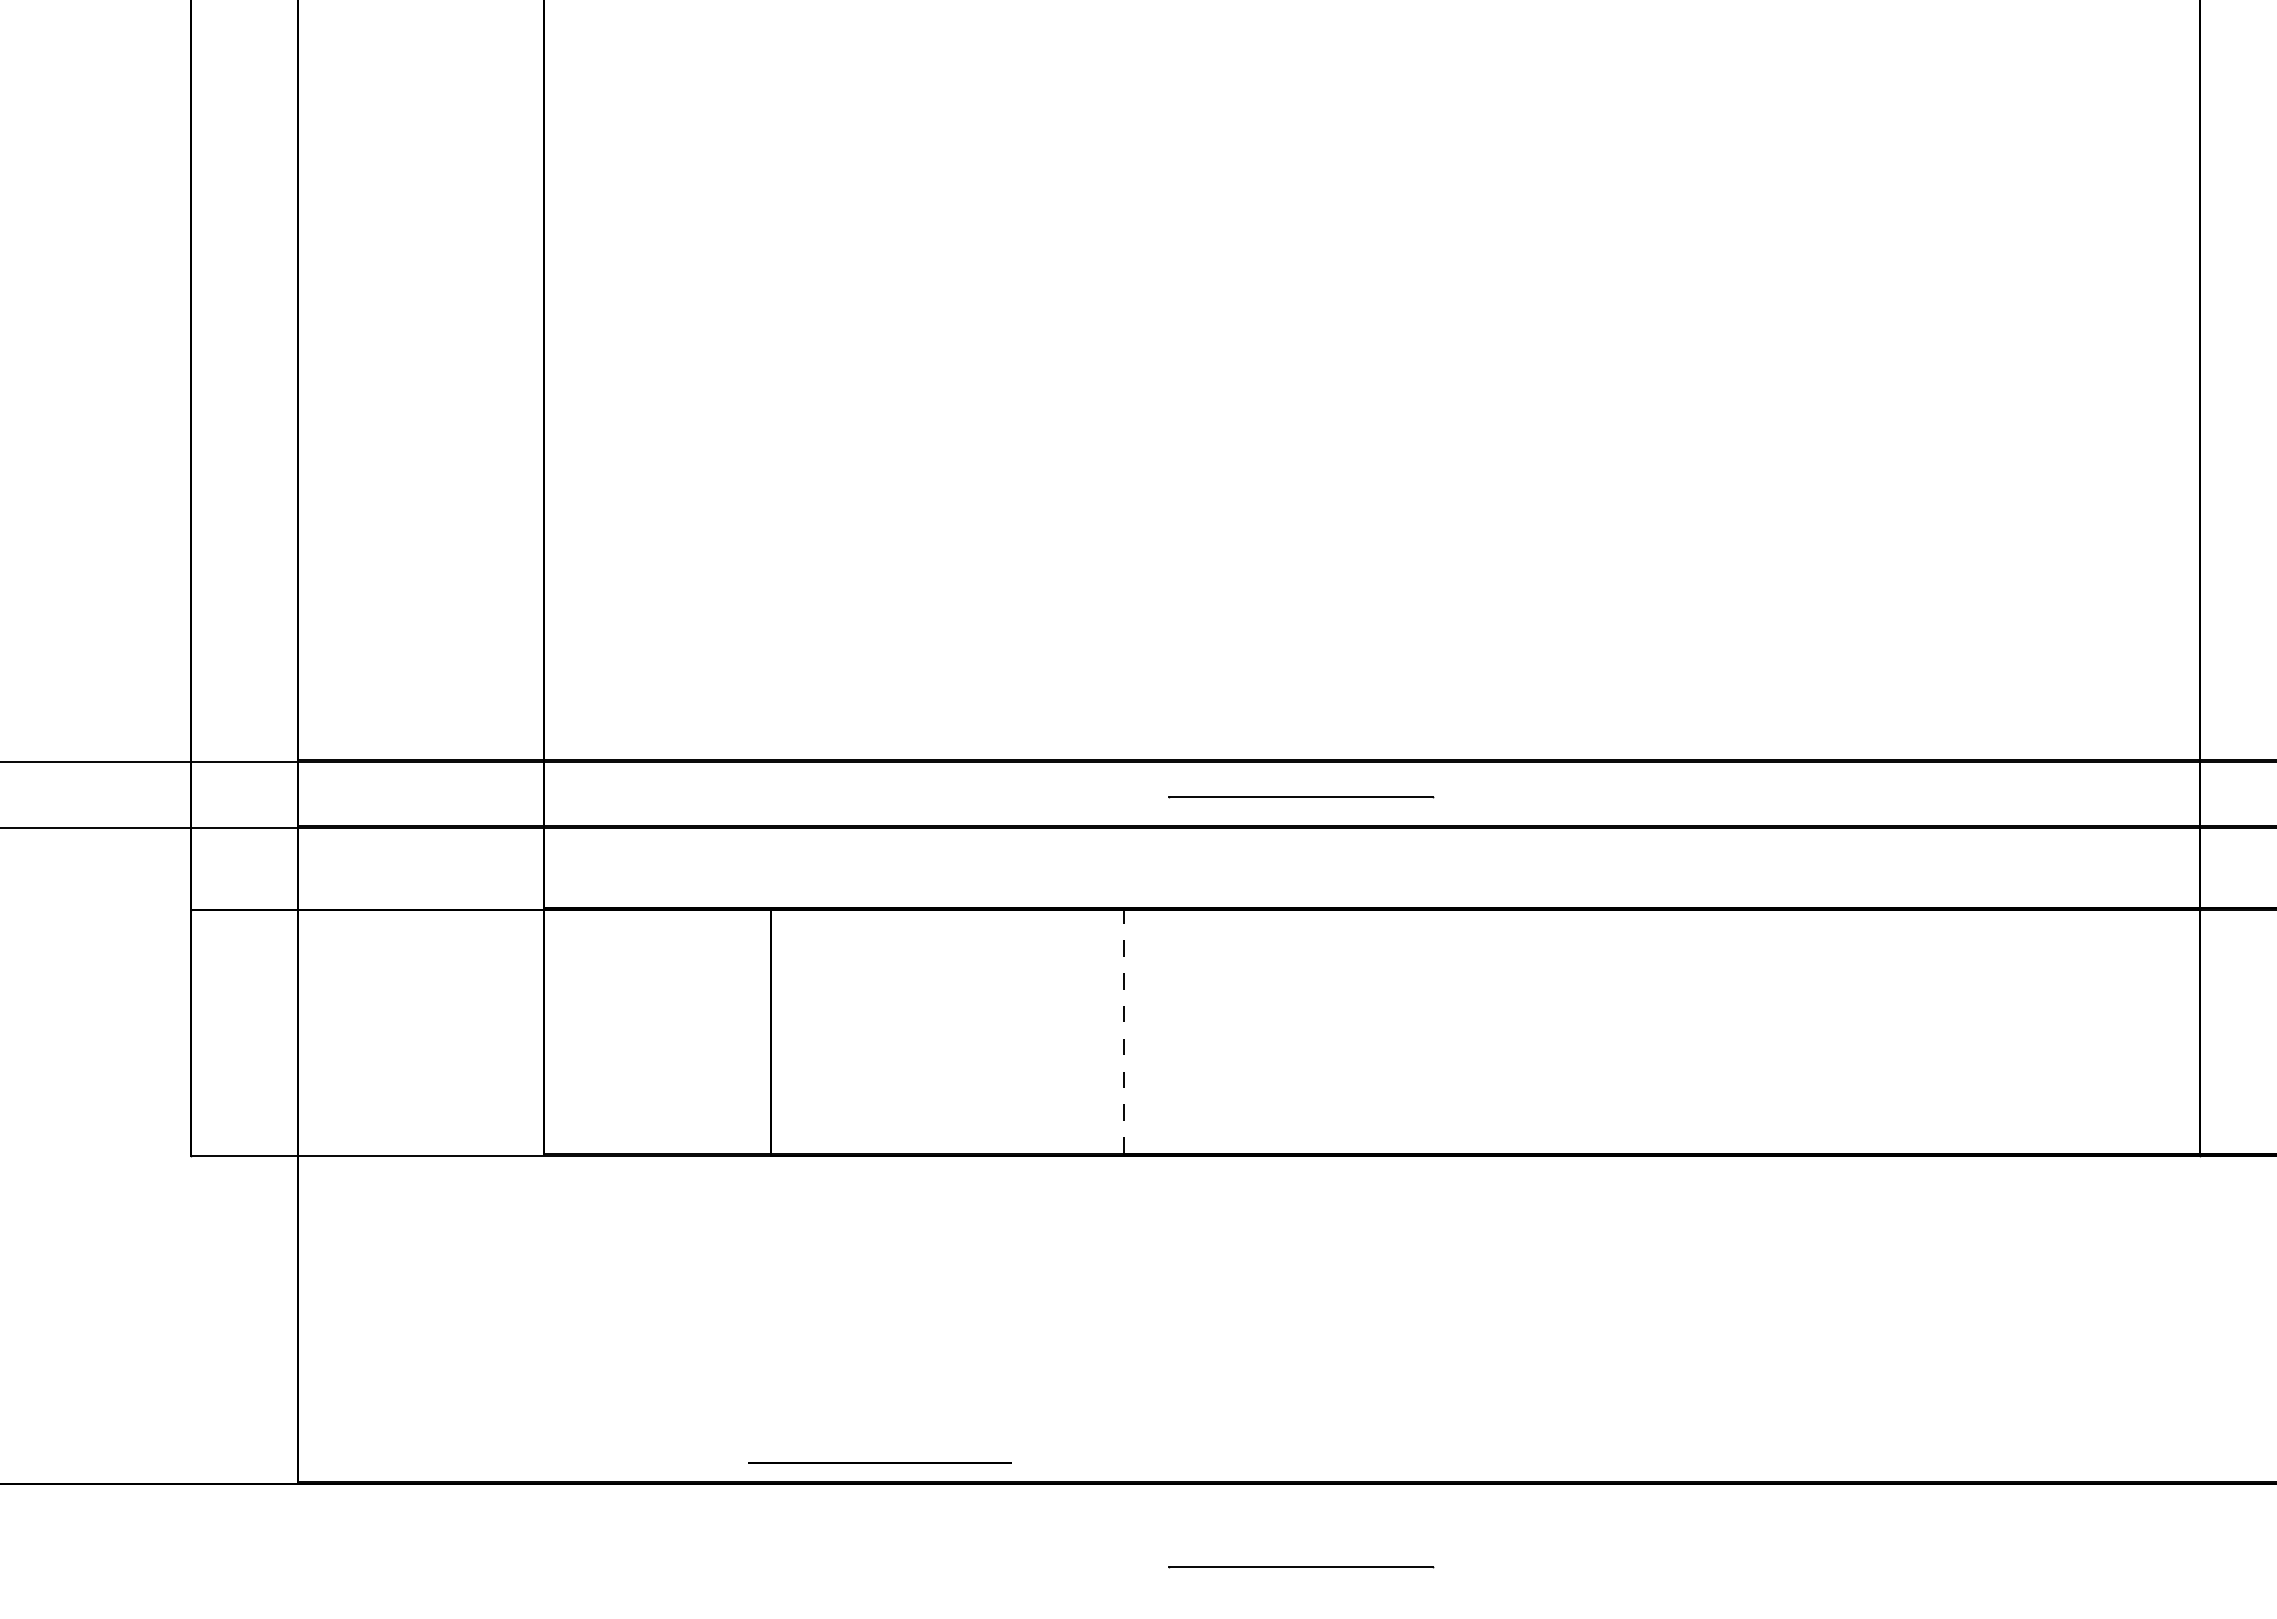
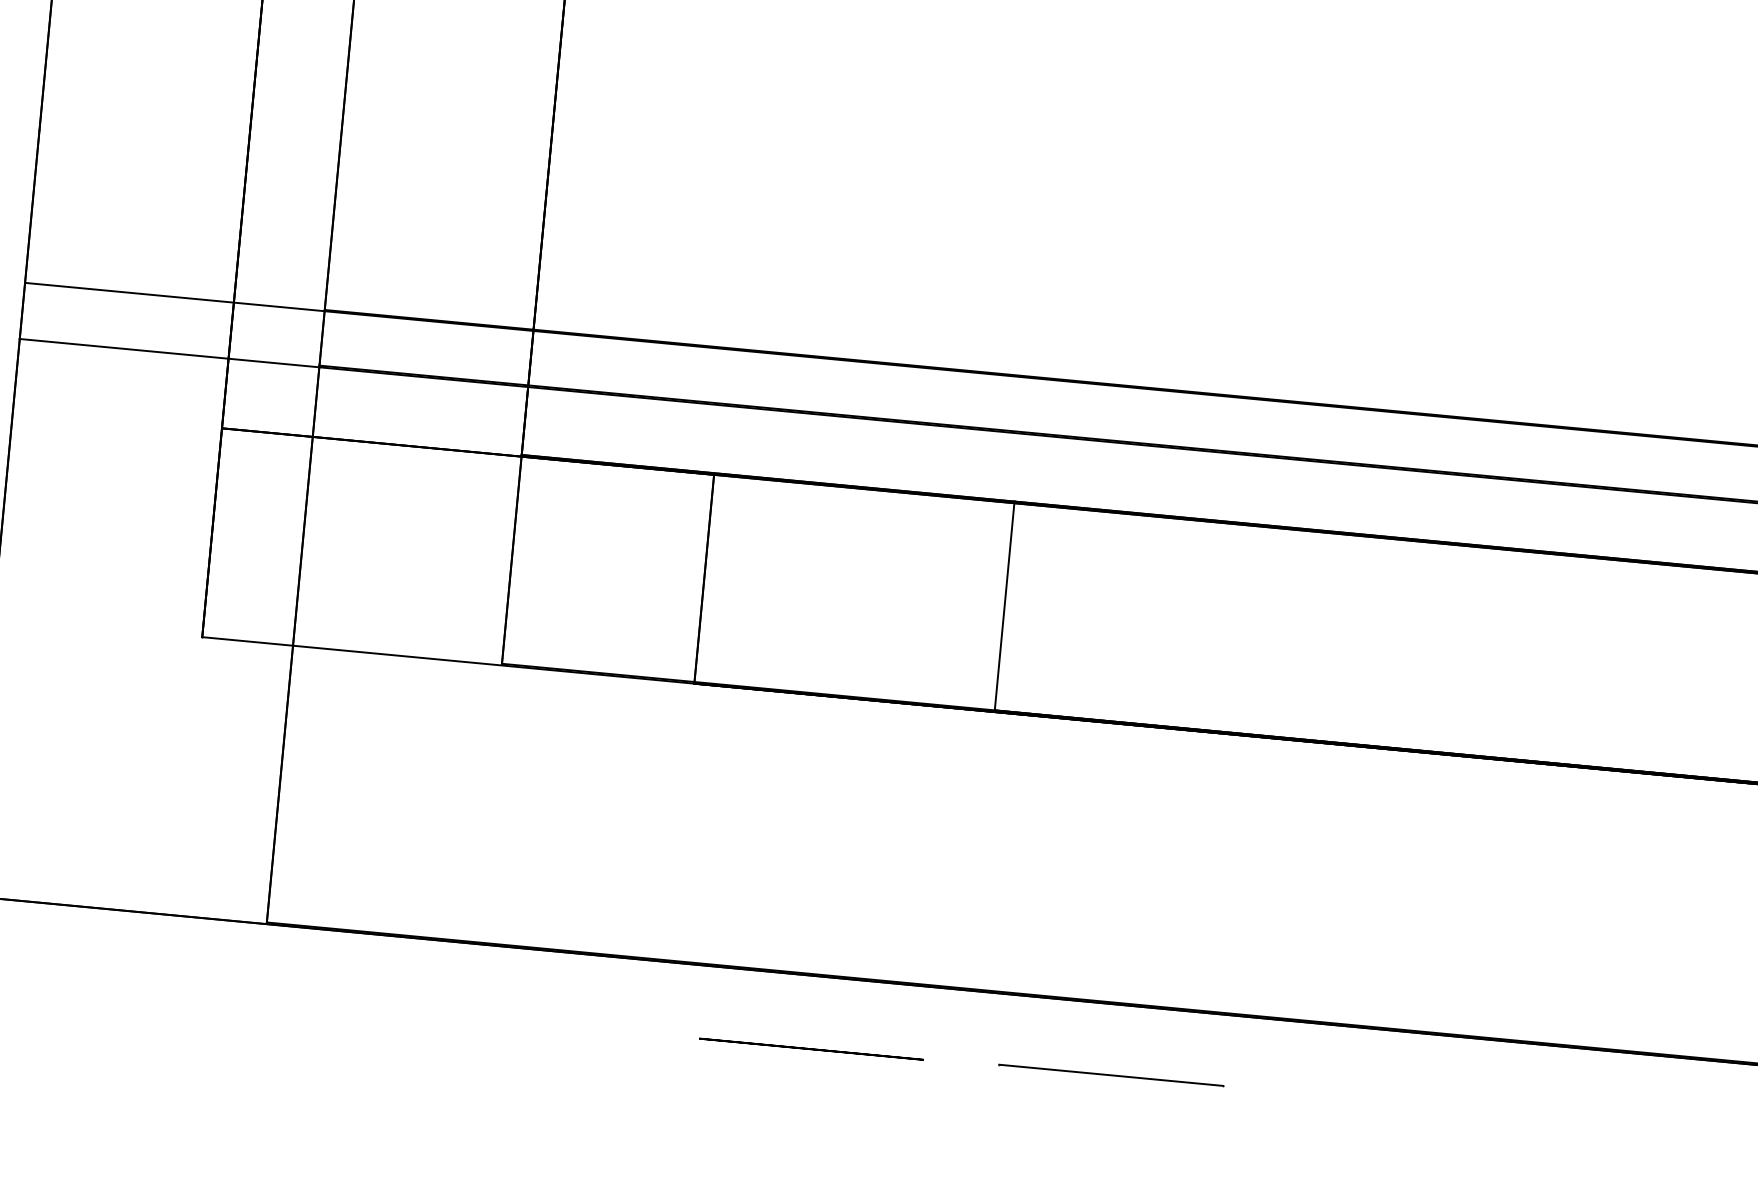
line: (1301, 797) -> (1173, 422), removed
line: (1124, 1030) -> (1004, 605), dashed -> solid
line: (879, 1462) -> (811, 1048), moved

